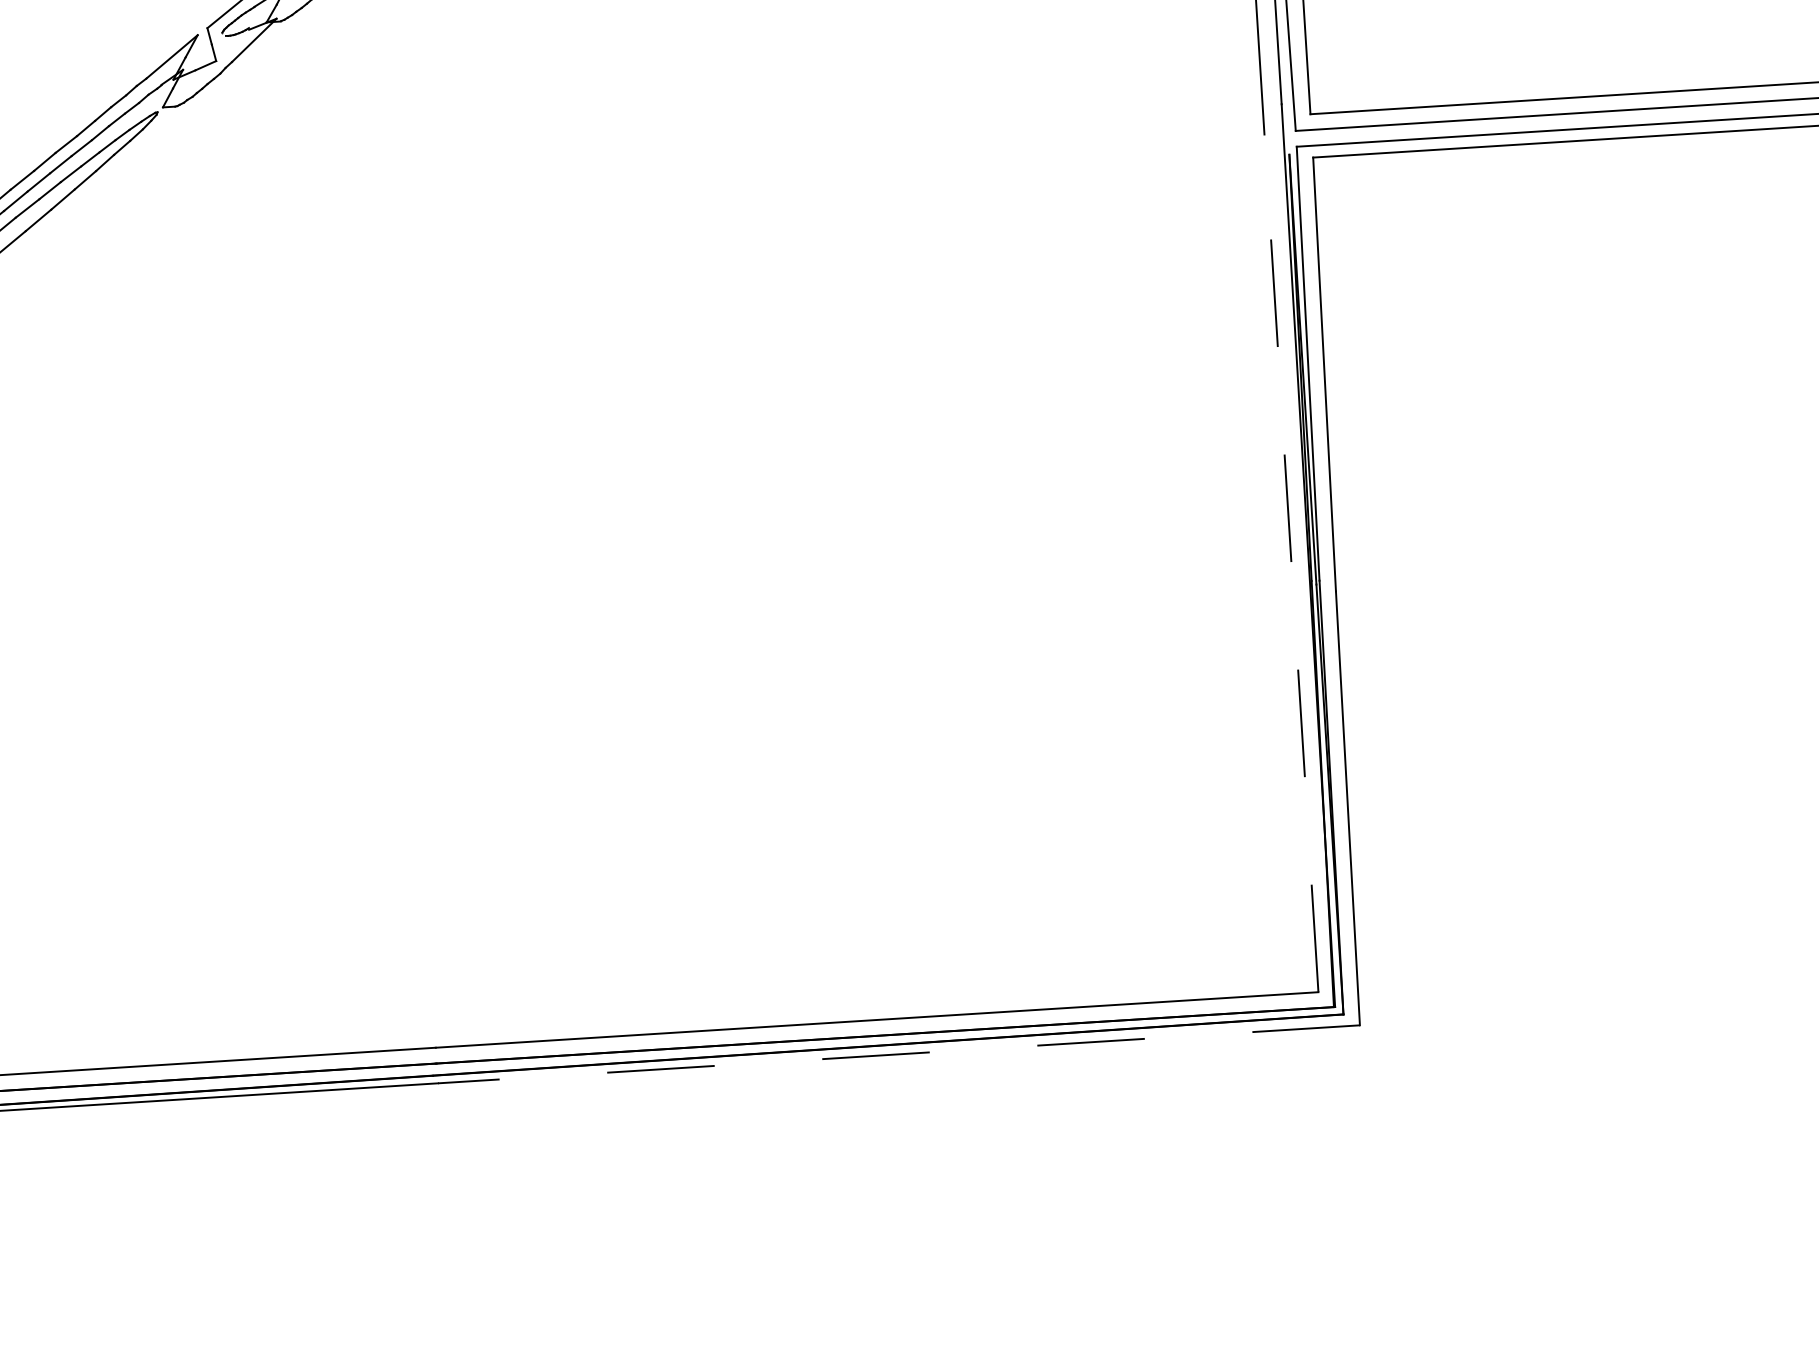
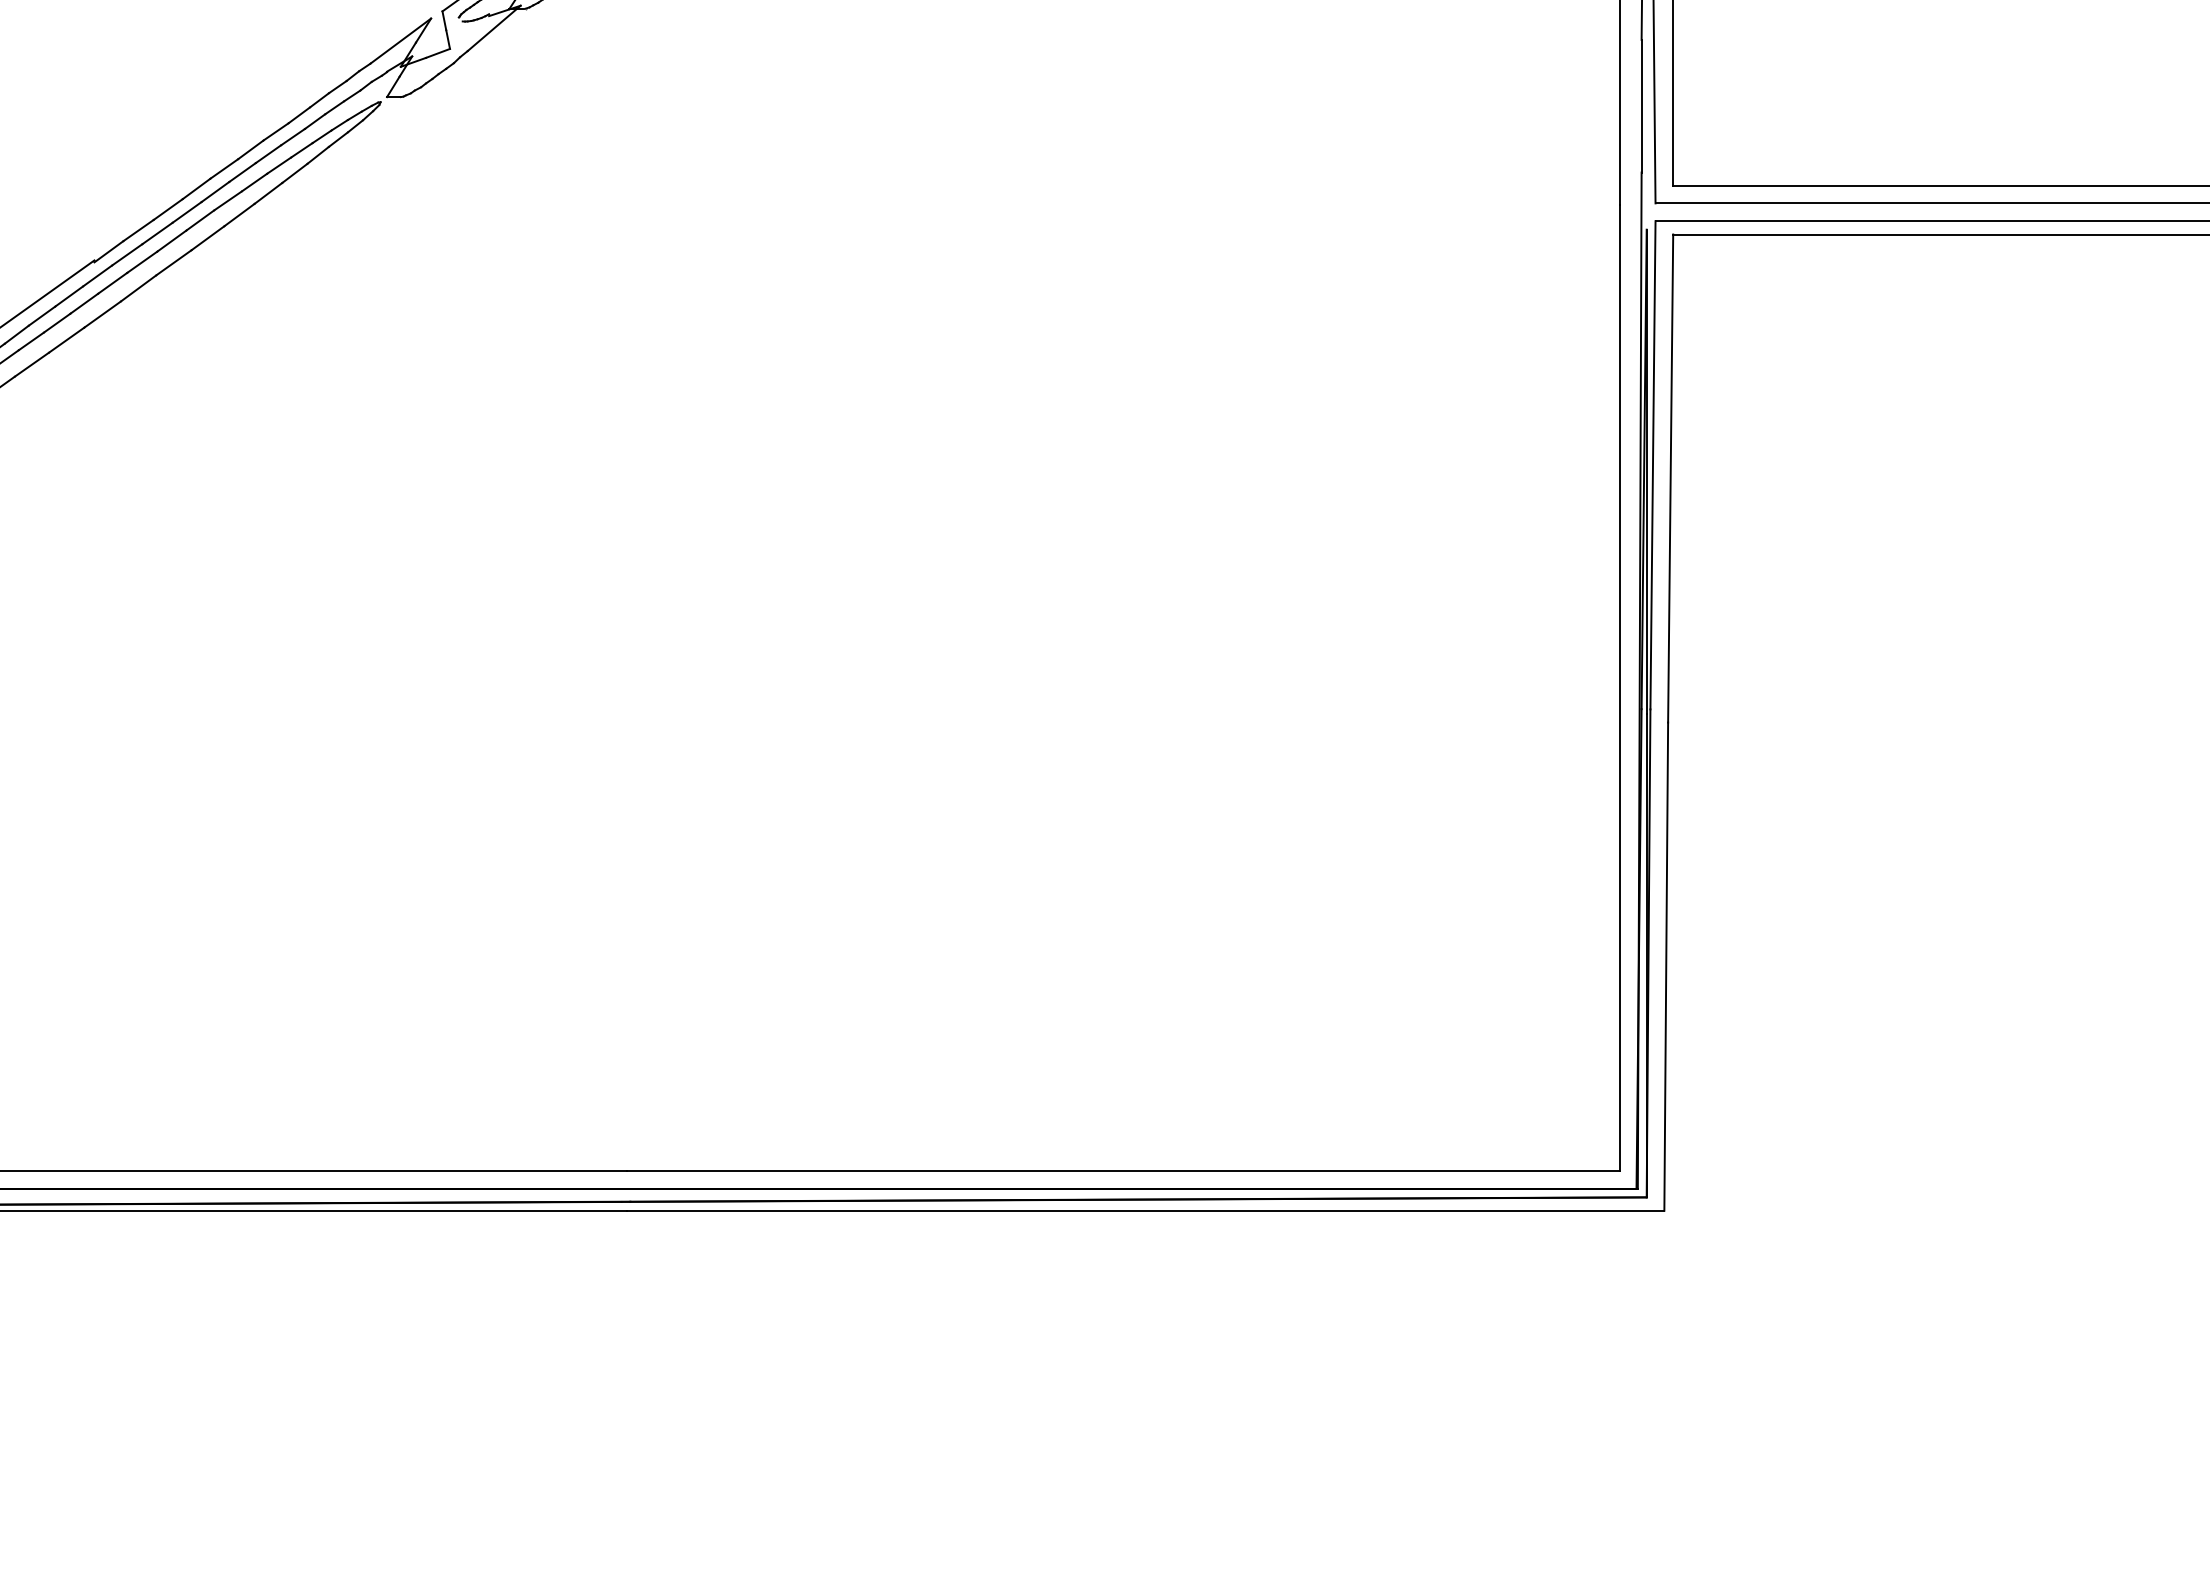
line: (1291, 562) -> (1620, 687), dashed -> solid
line: (898, 1054) -> (1145, 1210), dashed -> solid

